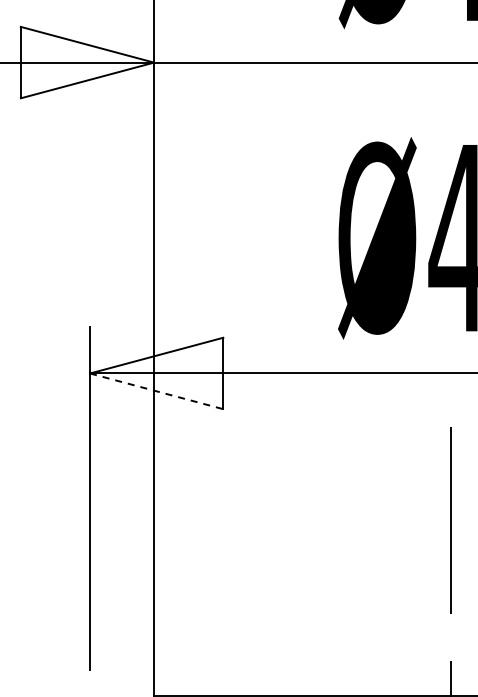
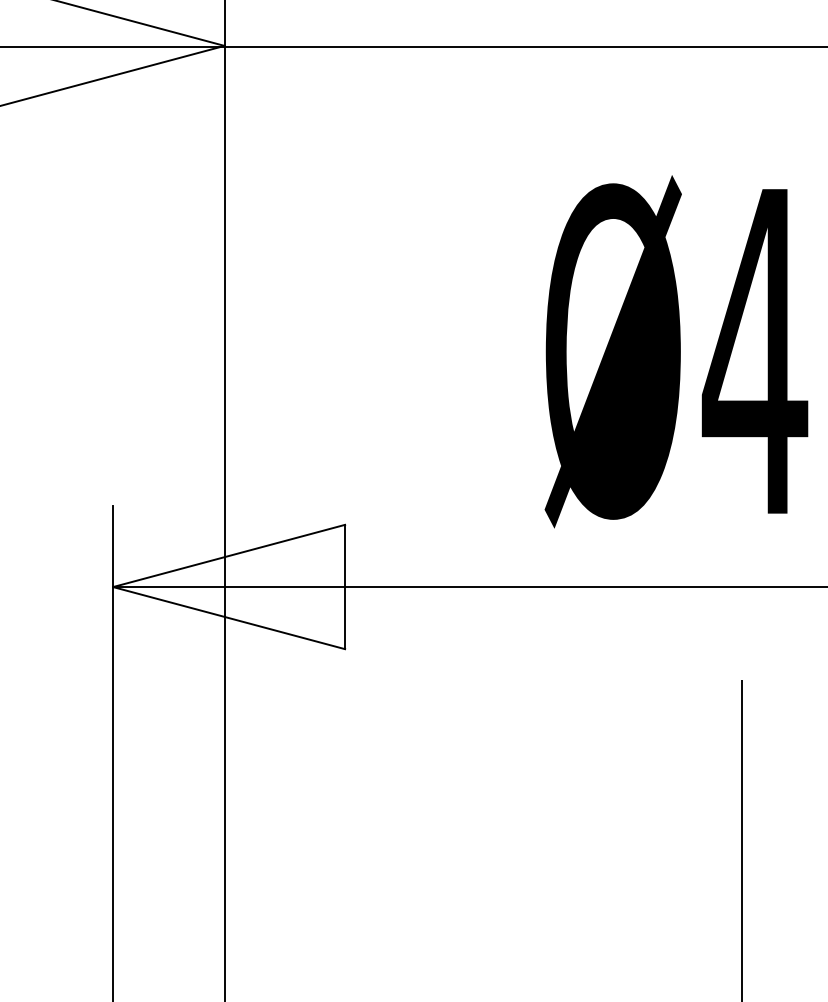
line: (156, 391) -> (228, 618), dashed -> solid

